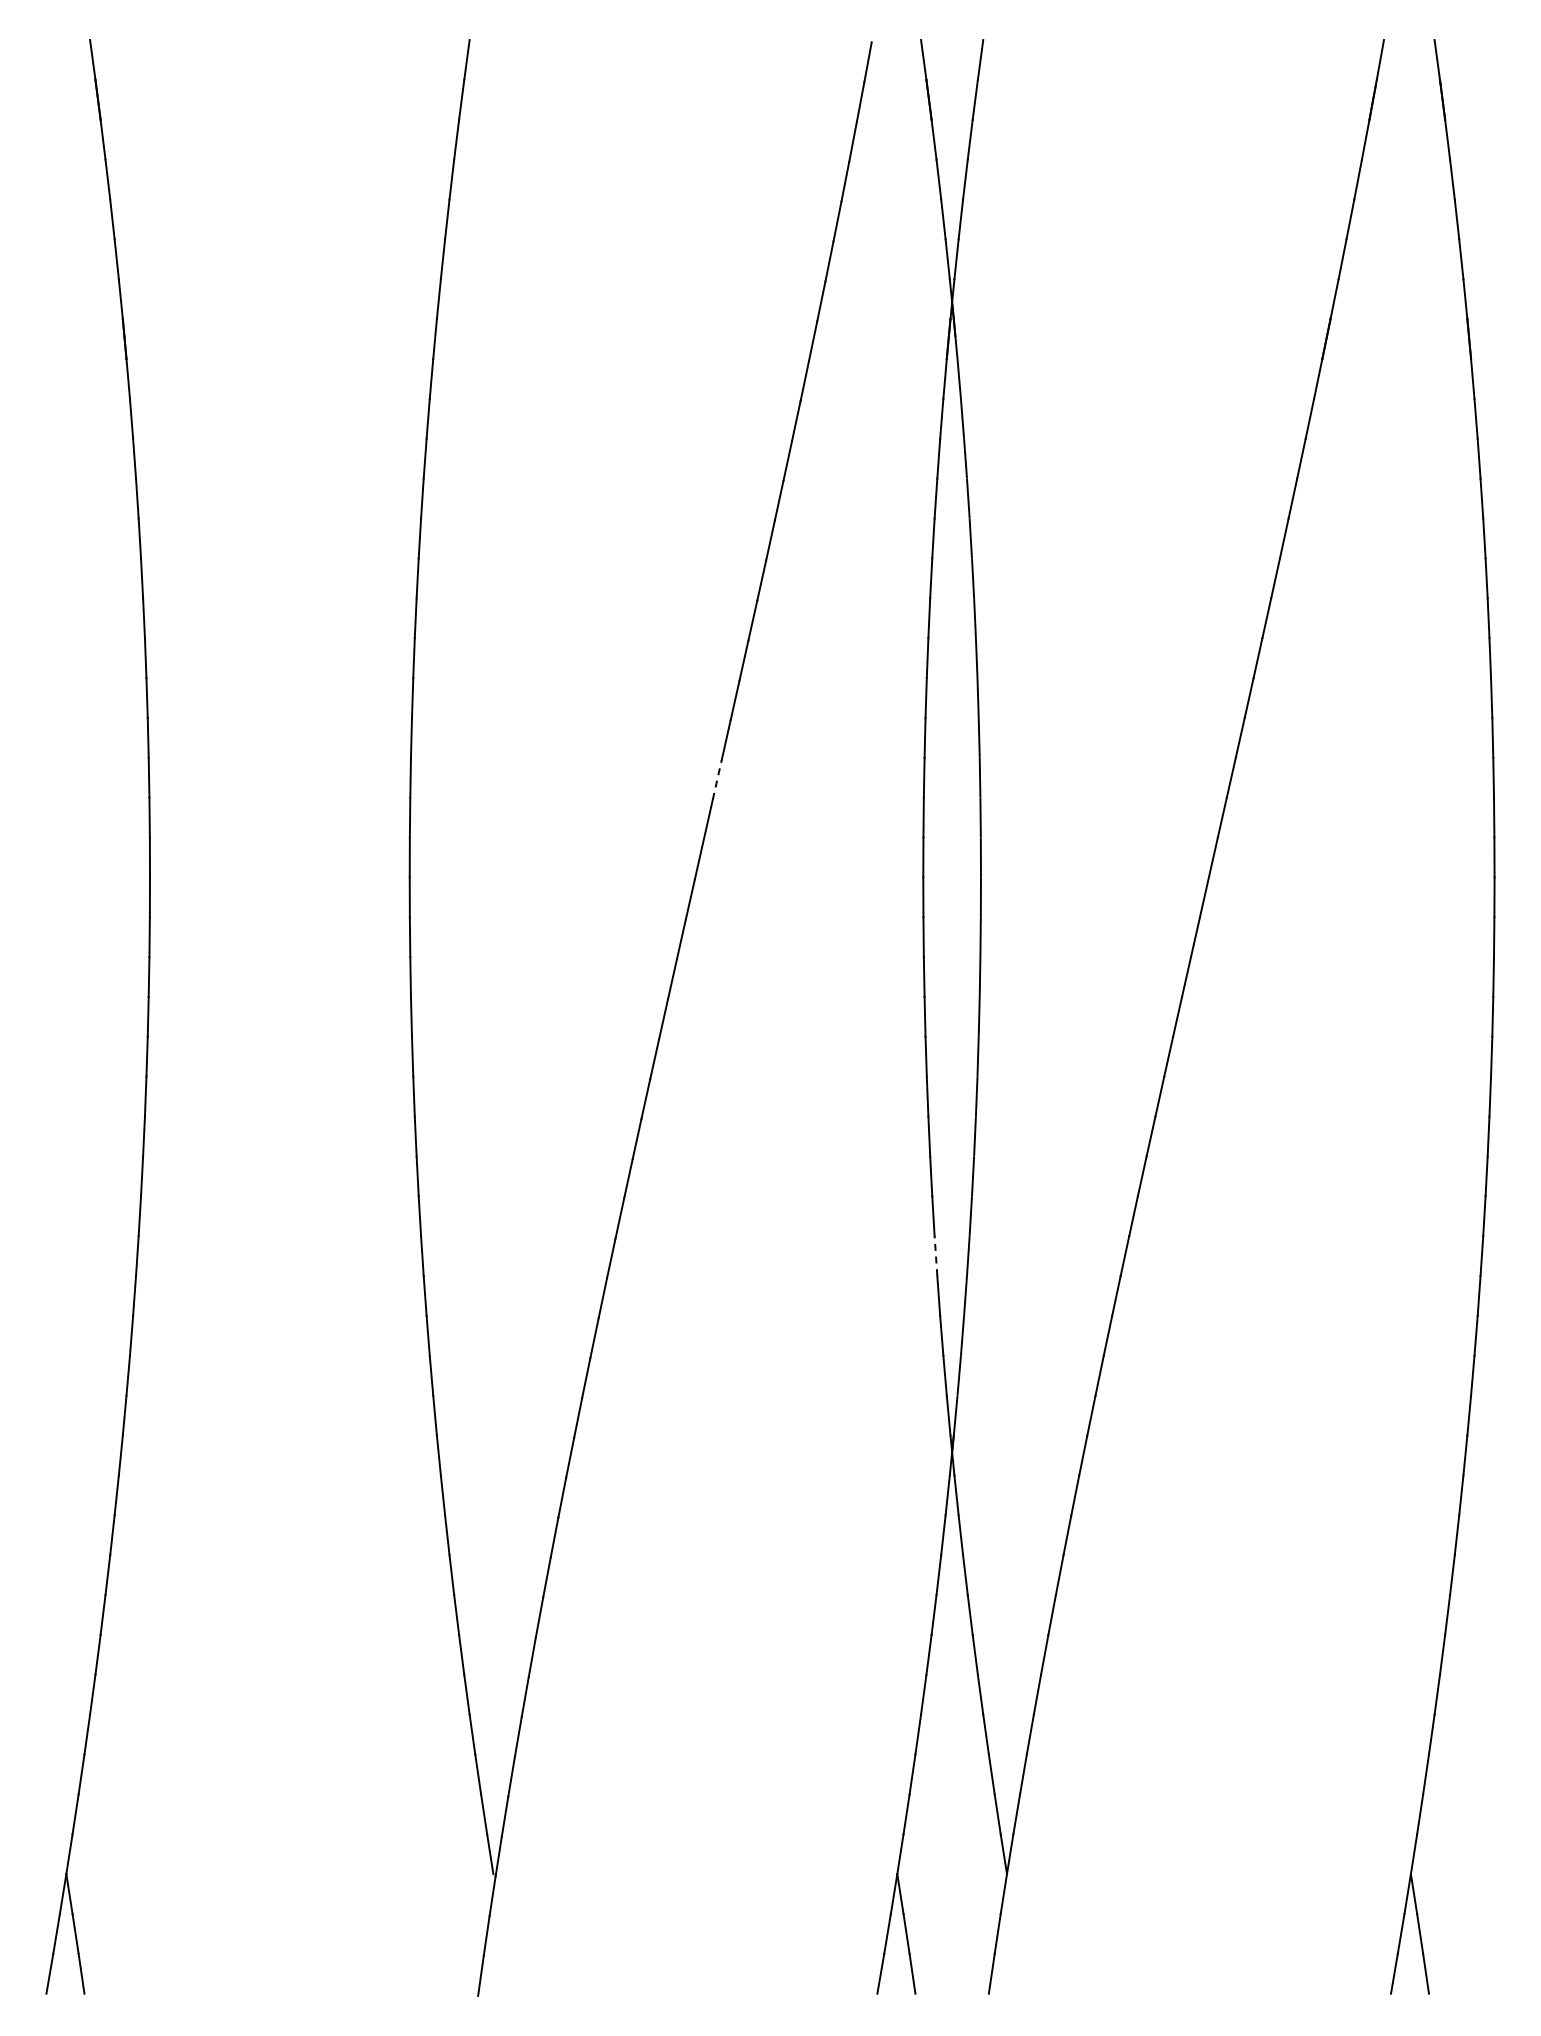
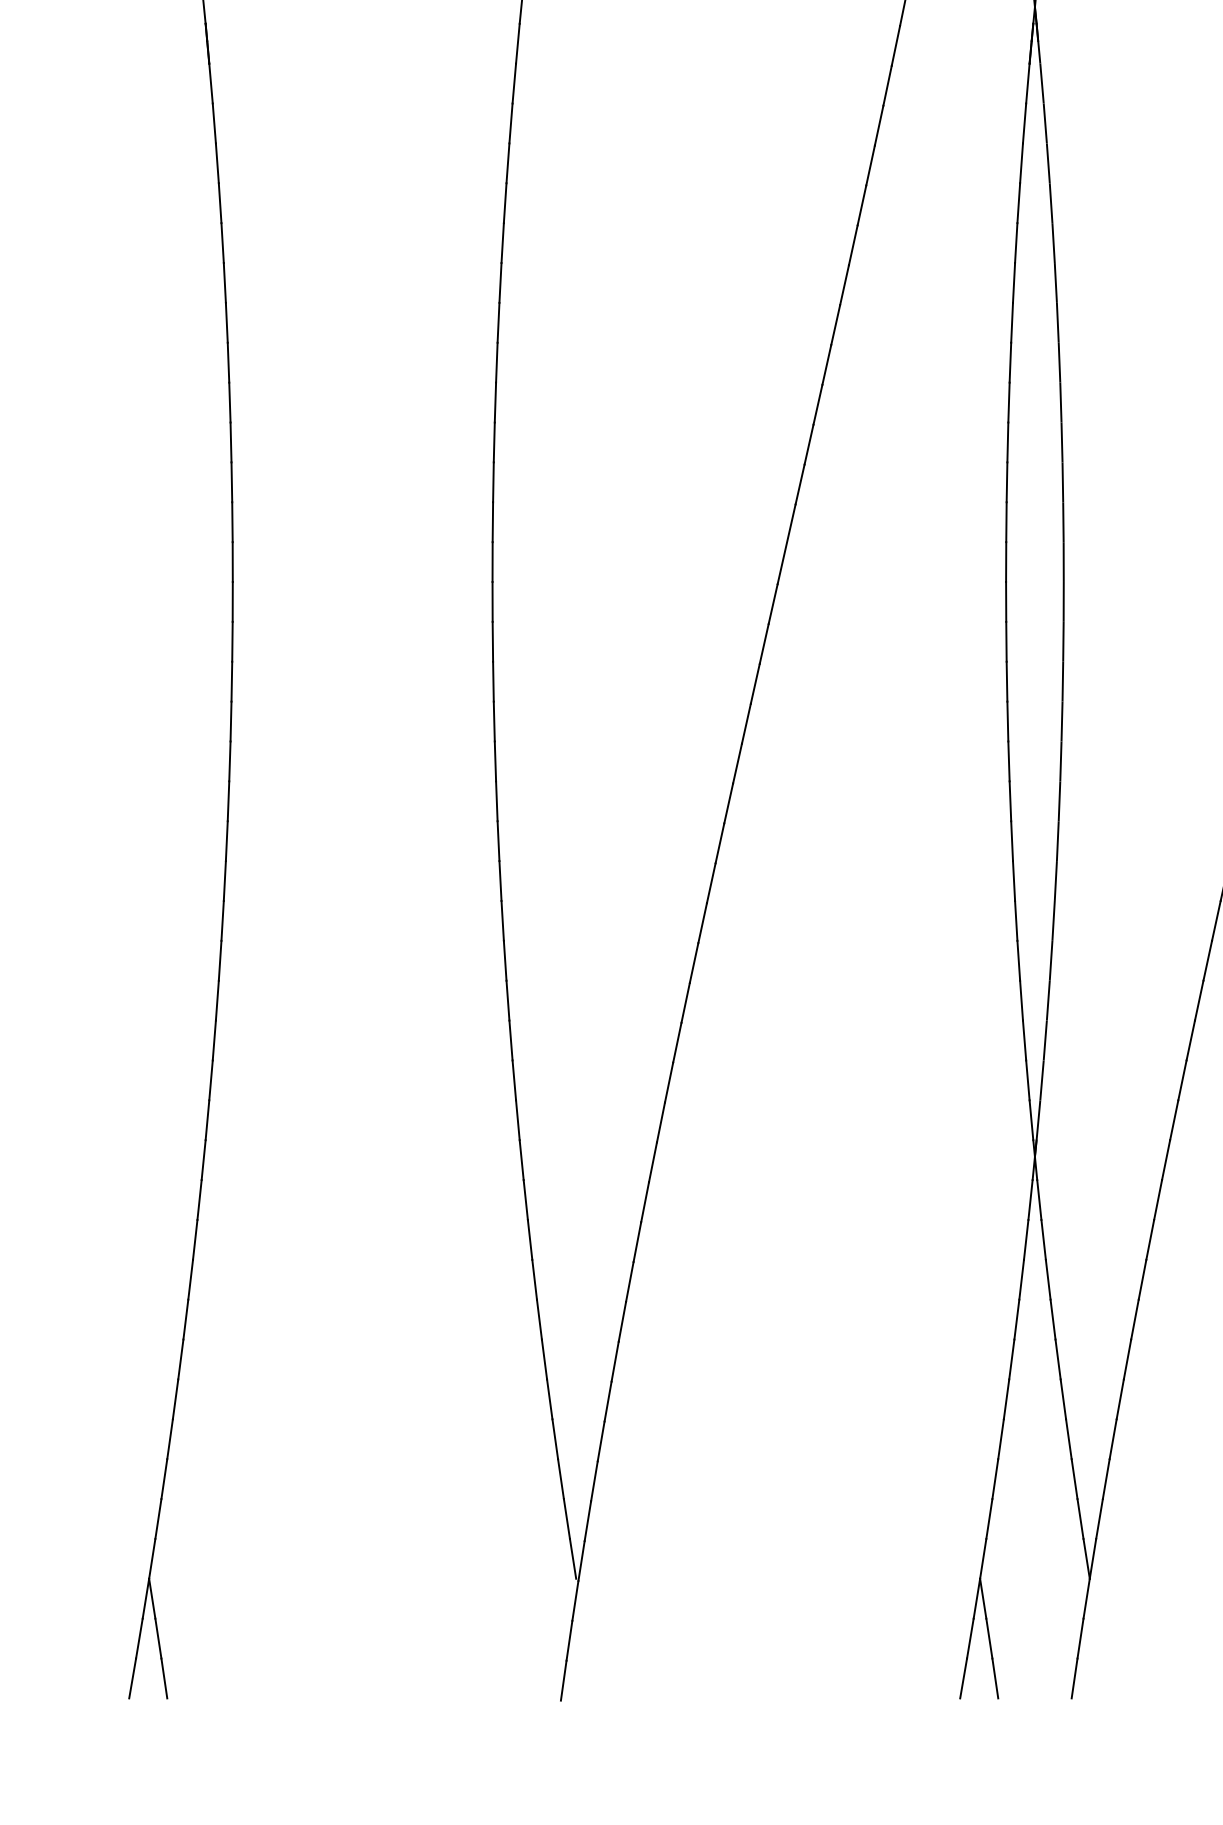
line: (717, 779) -> (800, 484), dashed -> solid
line: (935, 1256) -> (1018, 961), dashed -> solid

